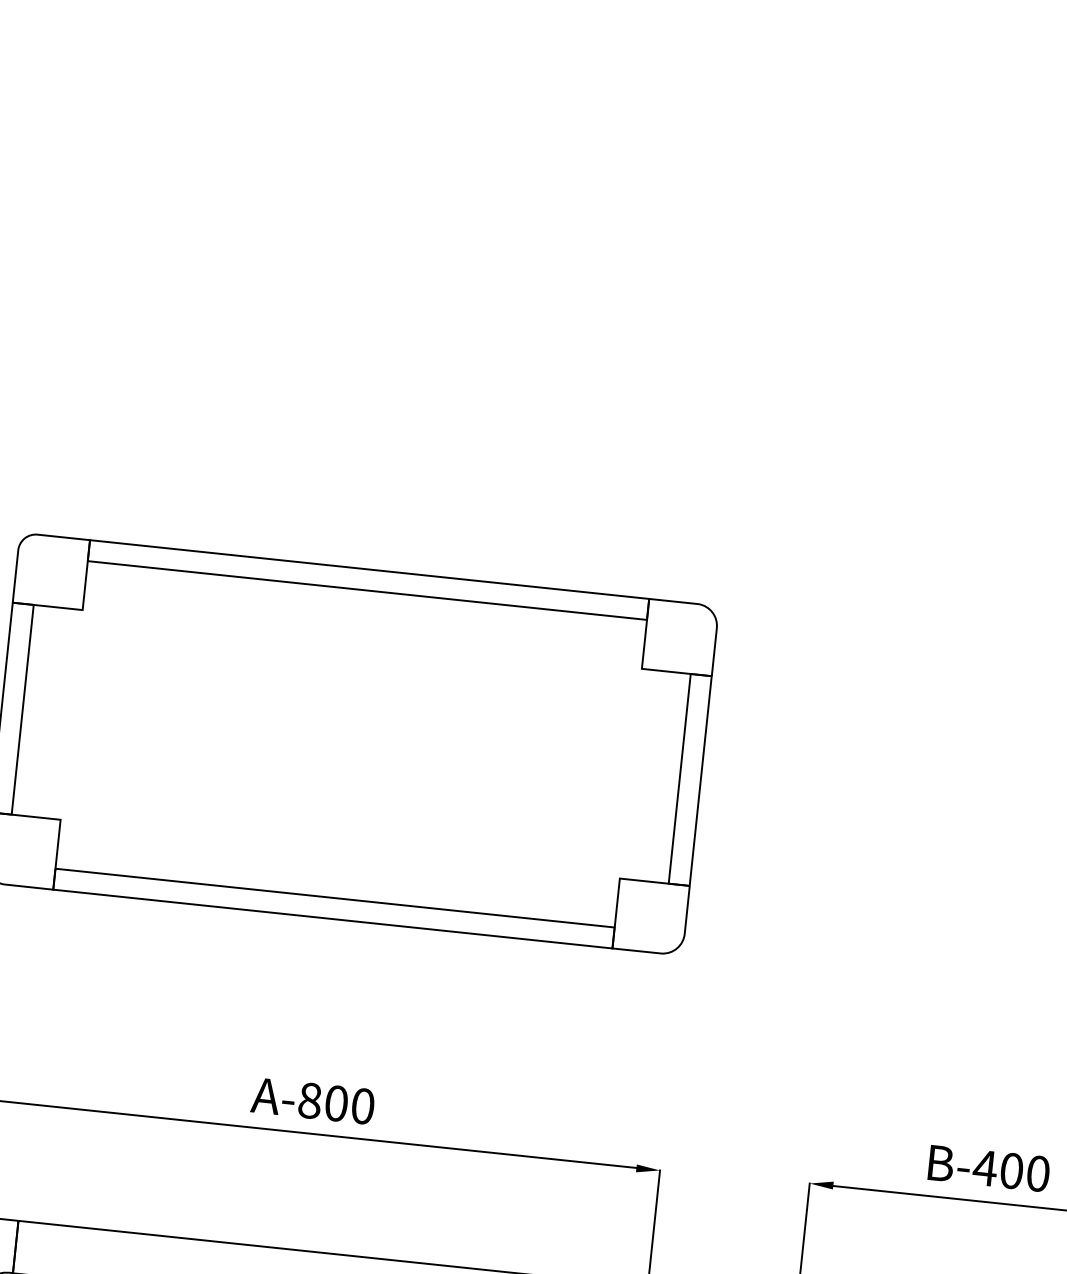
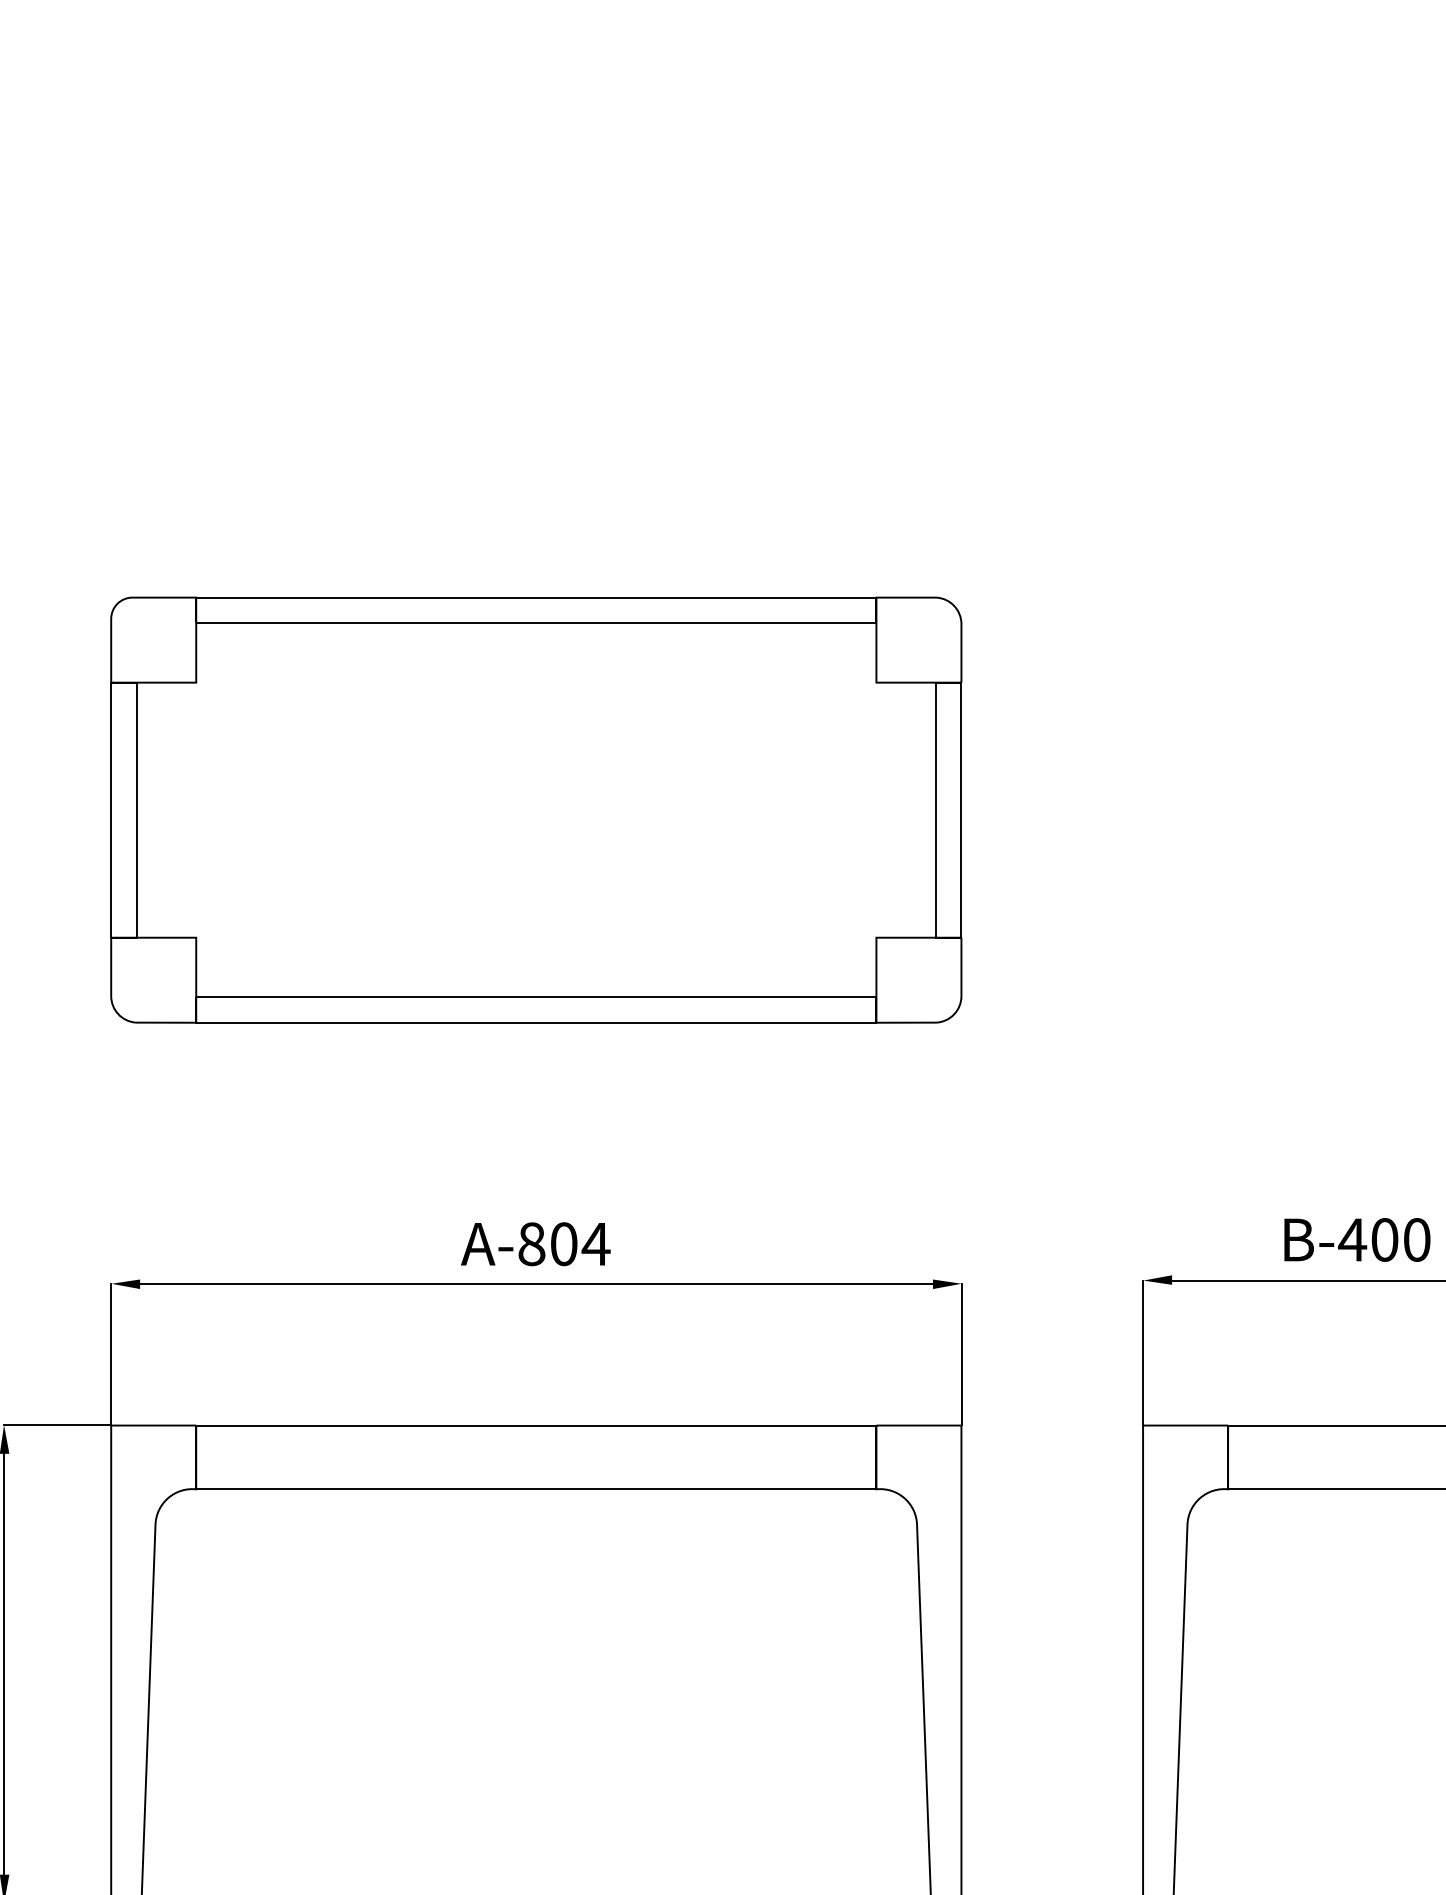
text: (362, 1106) -> (595, 1244), A-800 -> A-804

